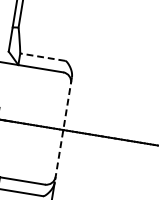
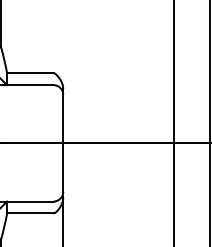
line: (41, 57) -> (29, 73), dashed -> solid
line: (63, 130) -> (63, 143), dashed -> solid

